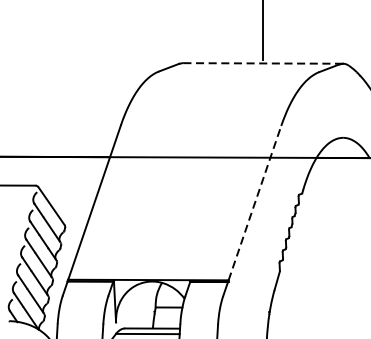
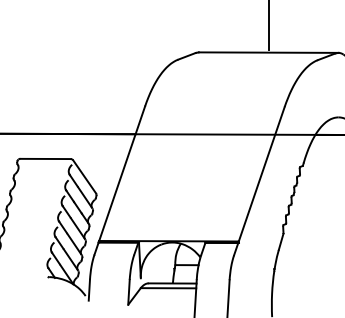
line: (262, 63) -> (268, 52), dashed -> solid
line: (254, 202) -> (261, 173), dashed -> solid

